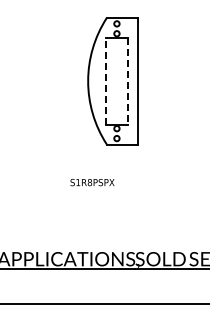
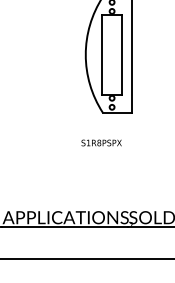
line: (105, 80) -> (101, 54), dashed -> solid
line: (128, 81) -> (122, 55), dashed -> solid
text: (92, 182) -> (101, 142), moved

